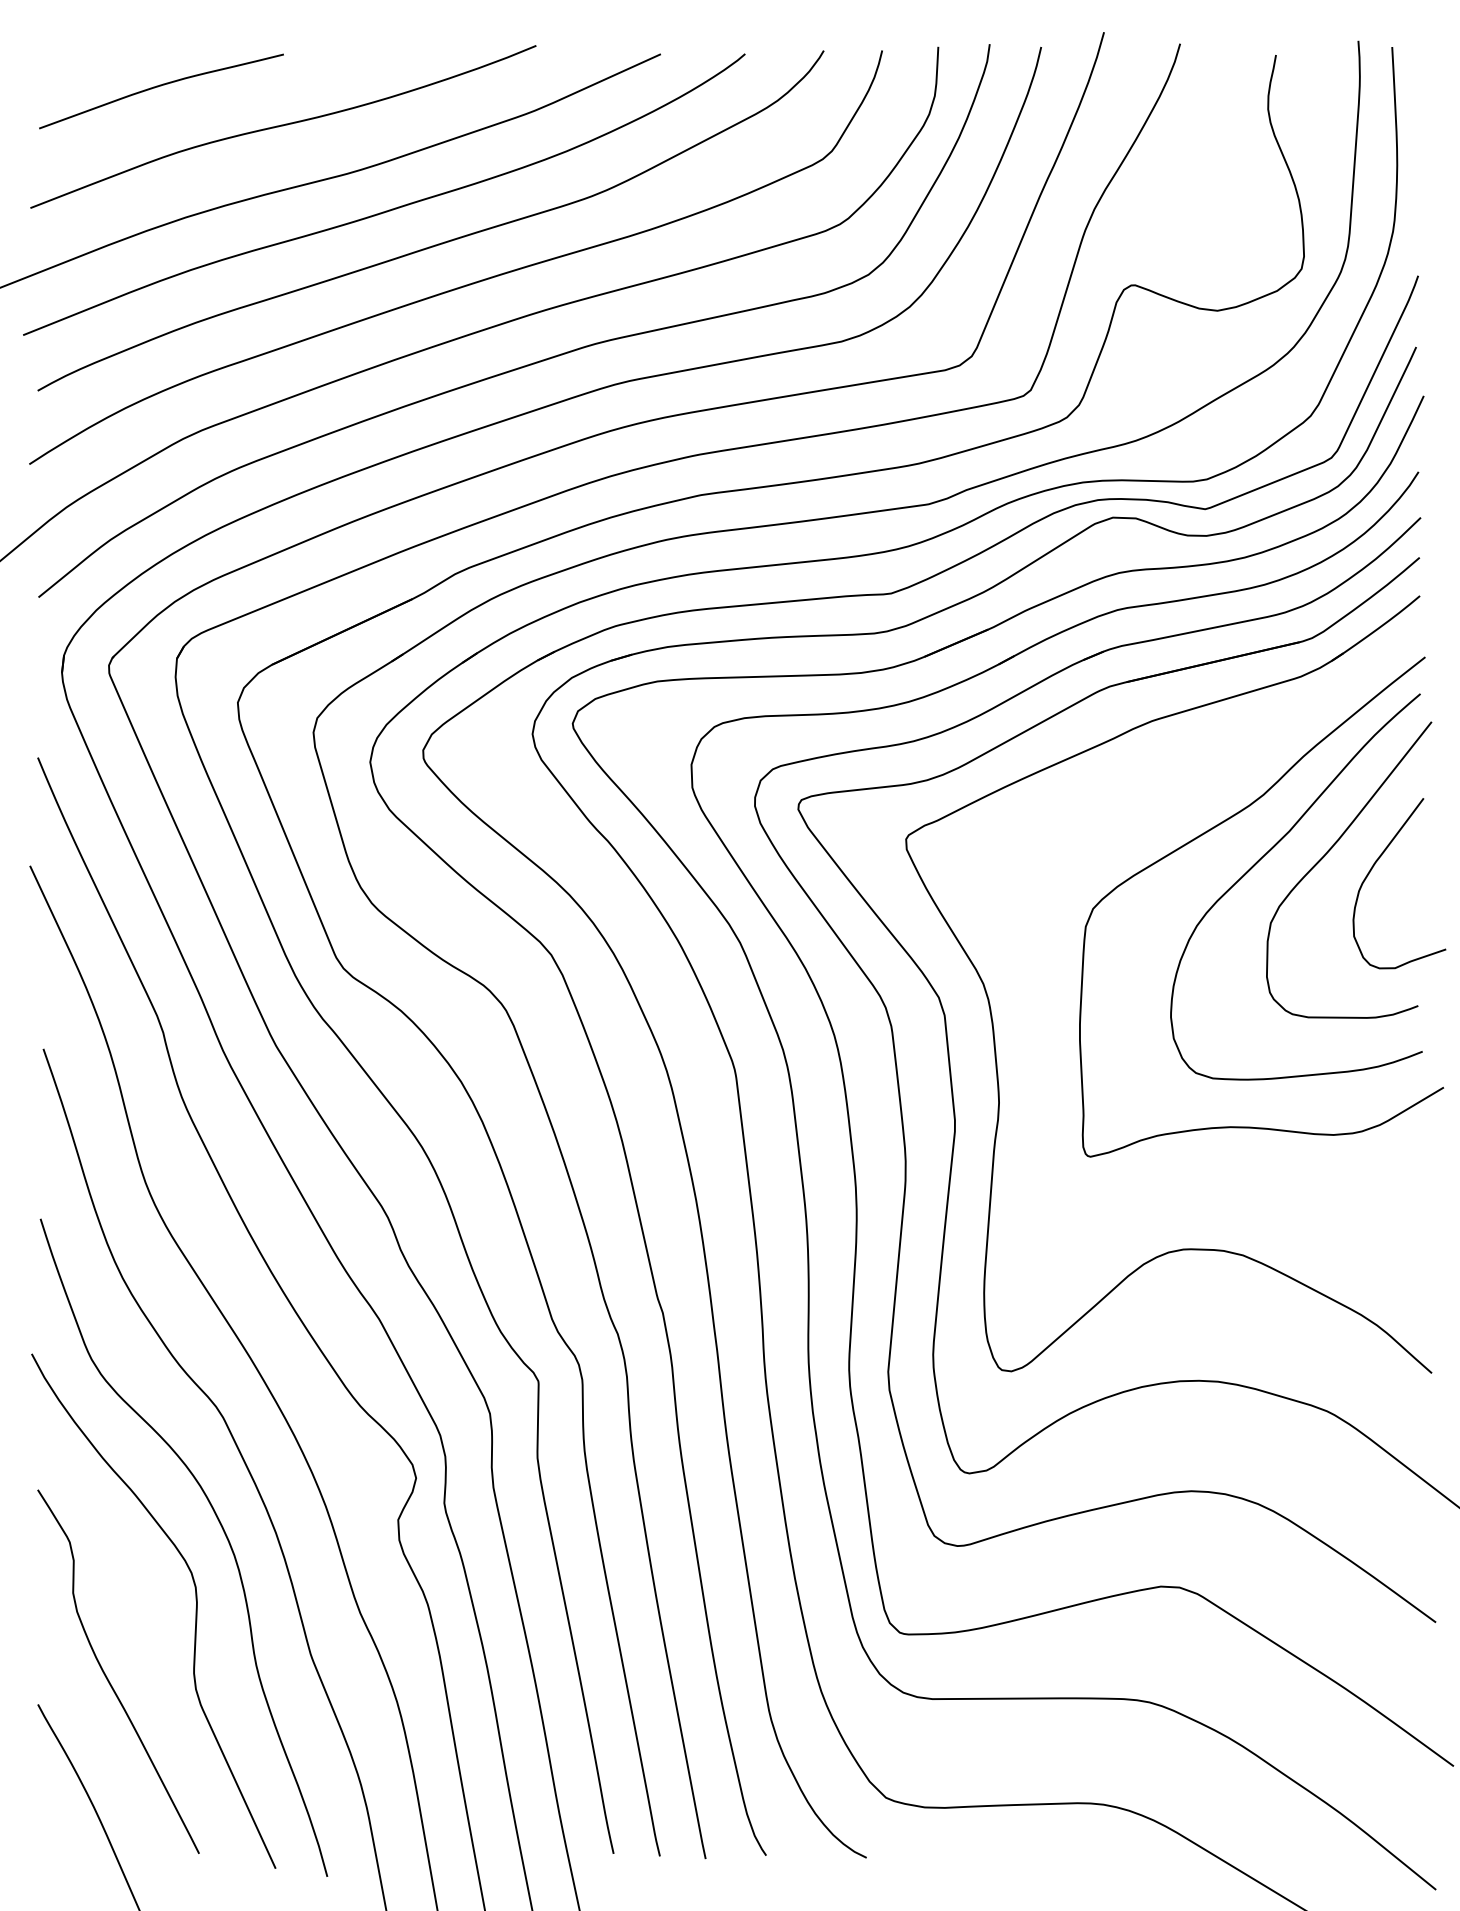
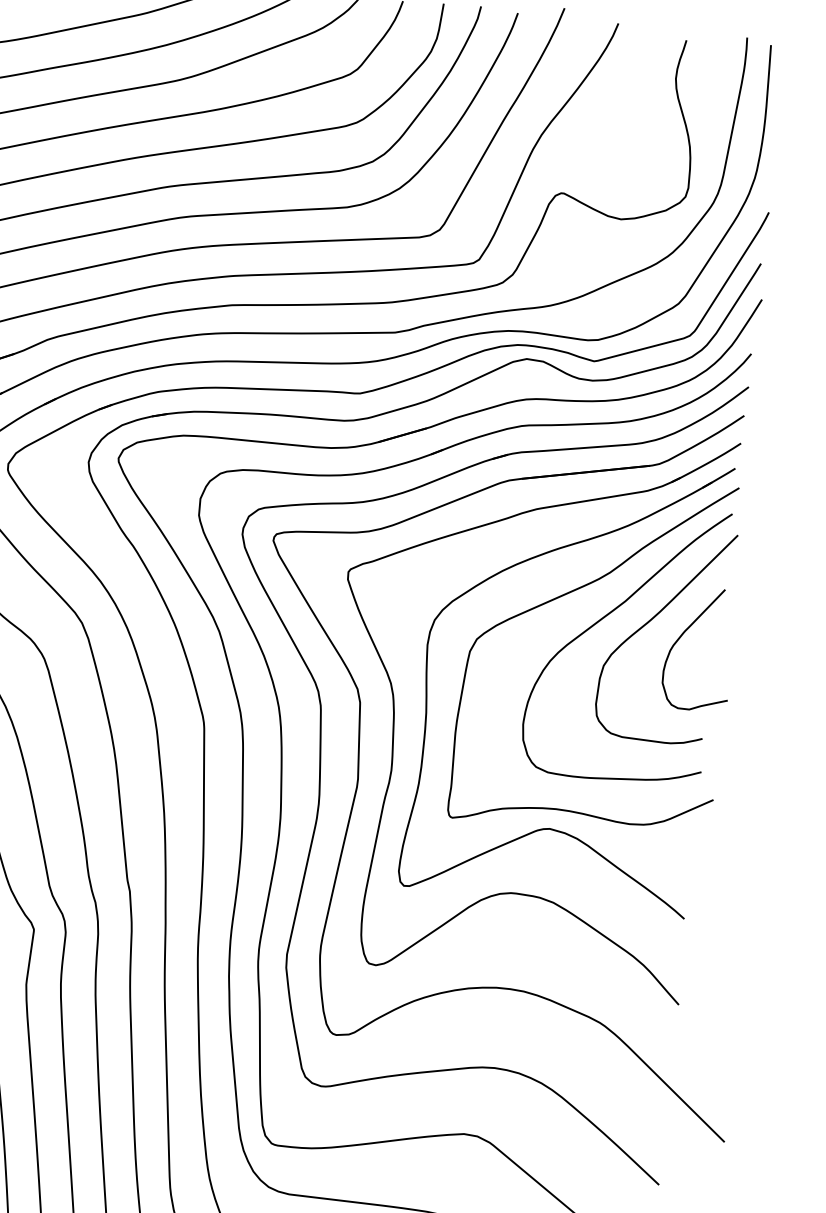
part: (1139, 798) -> (520, 563), added

